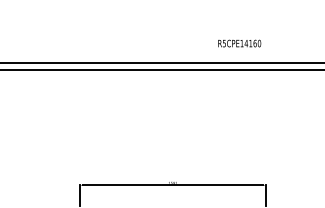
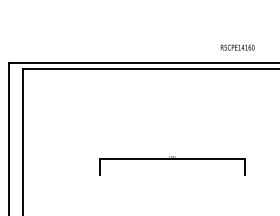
text: (239, 43) -> (237, 47), moved

